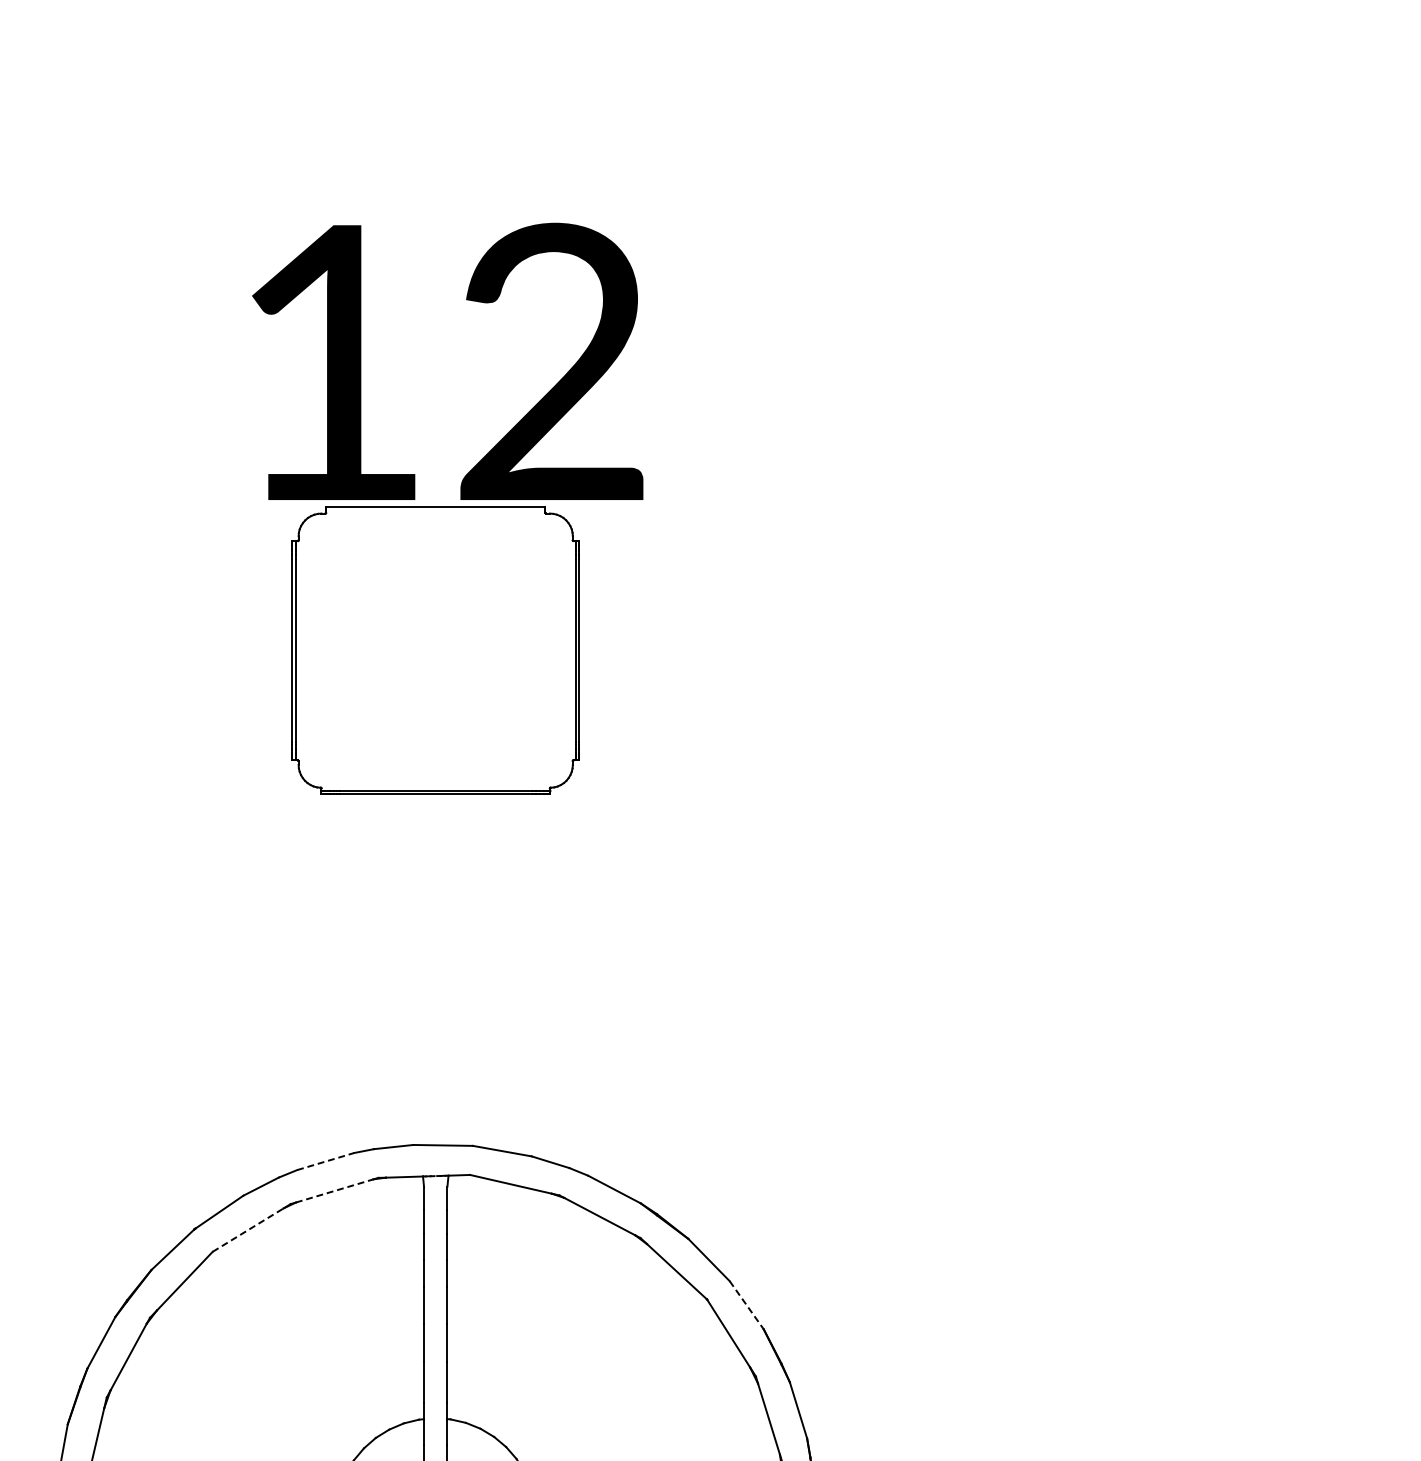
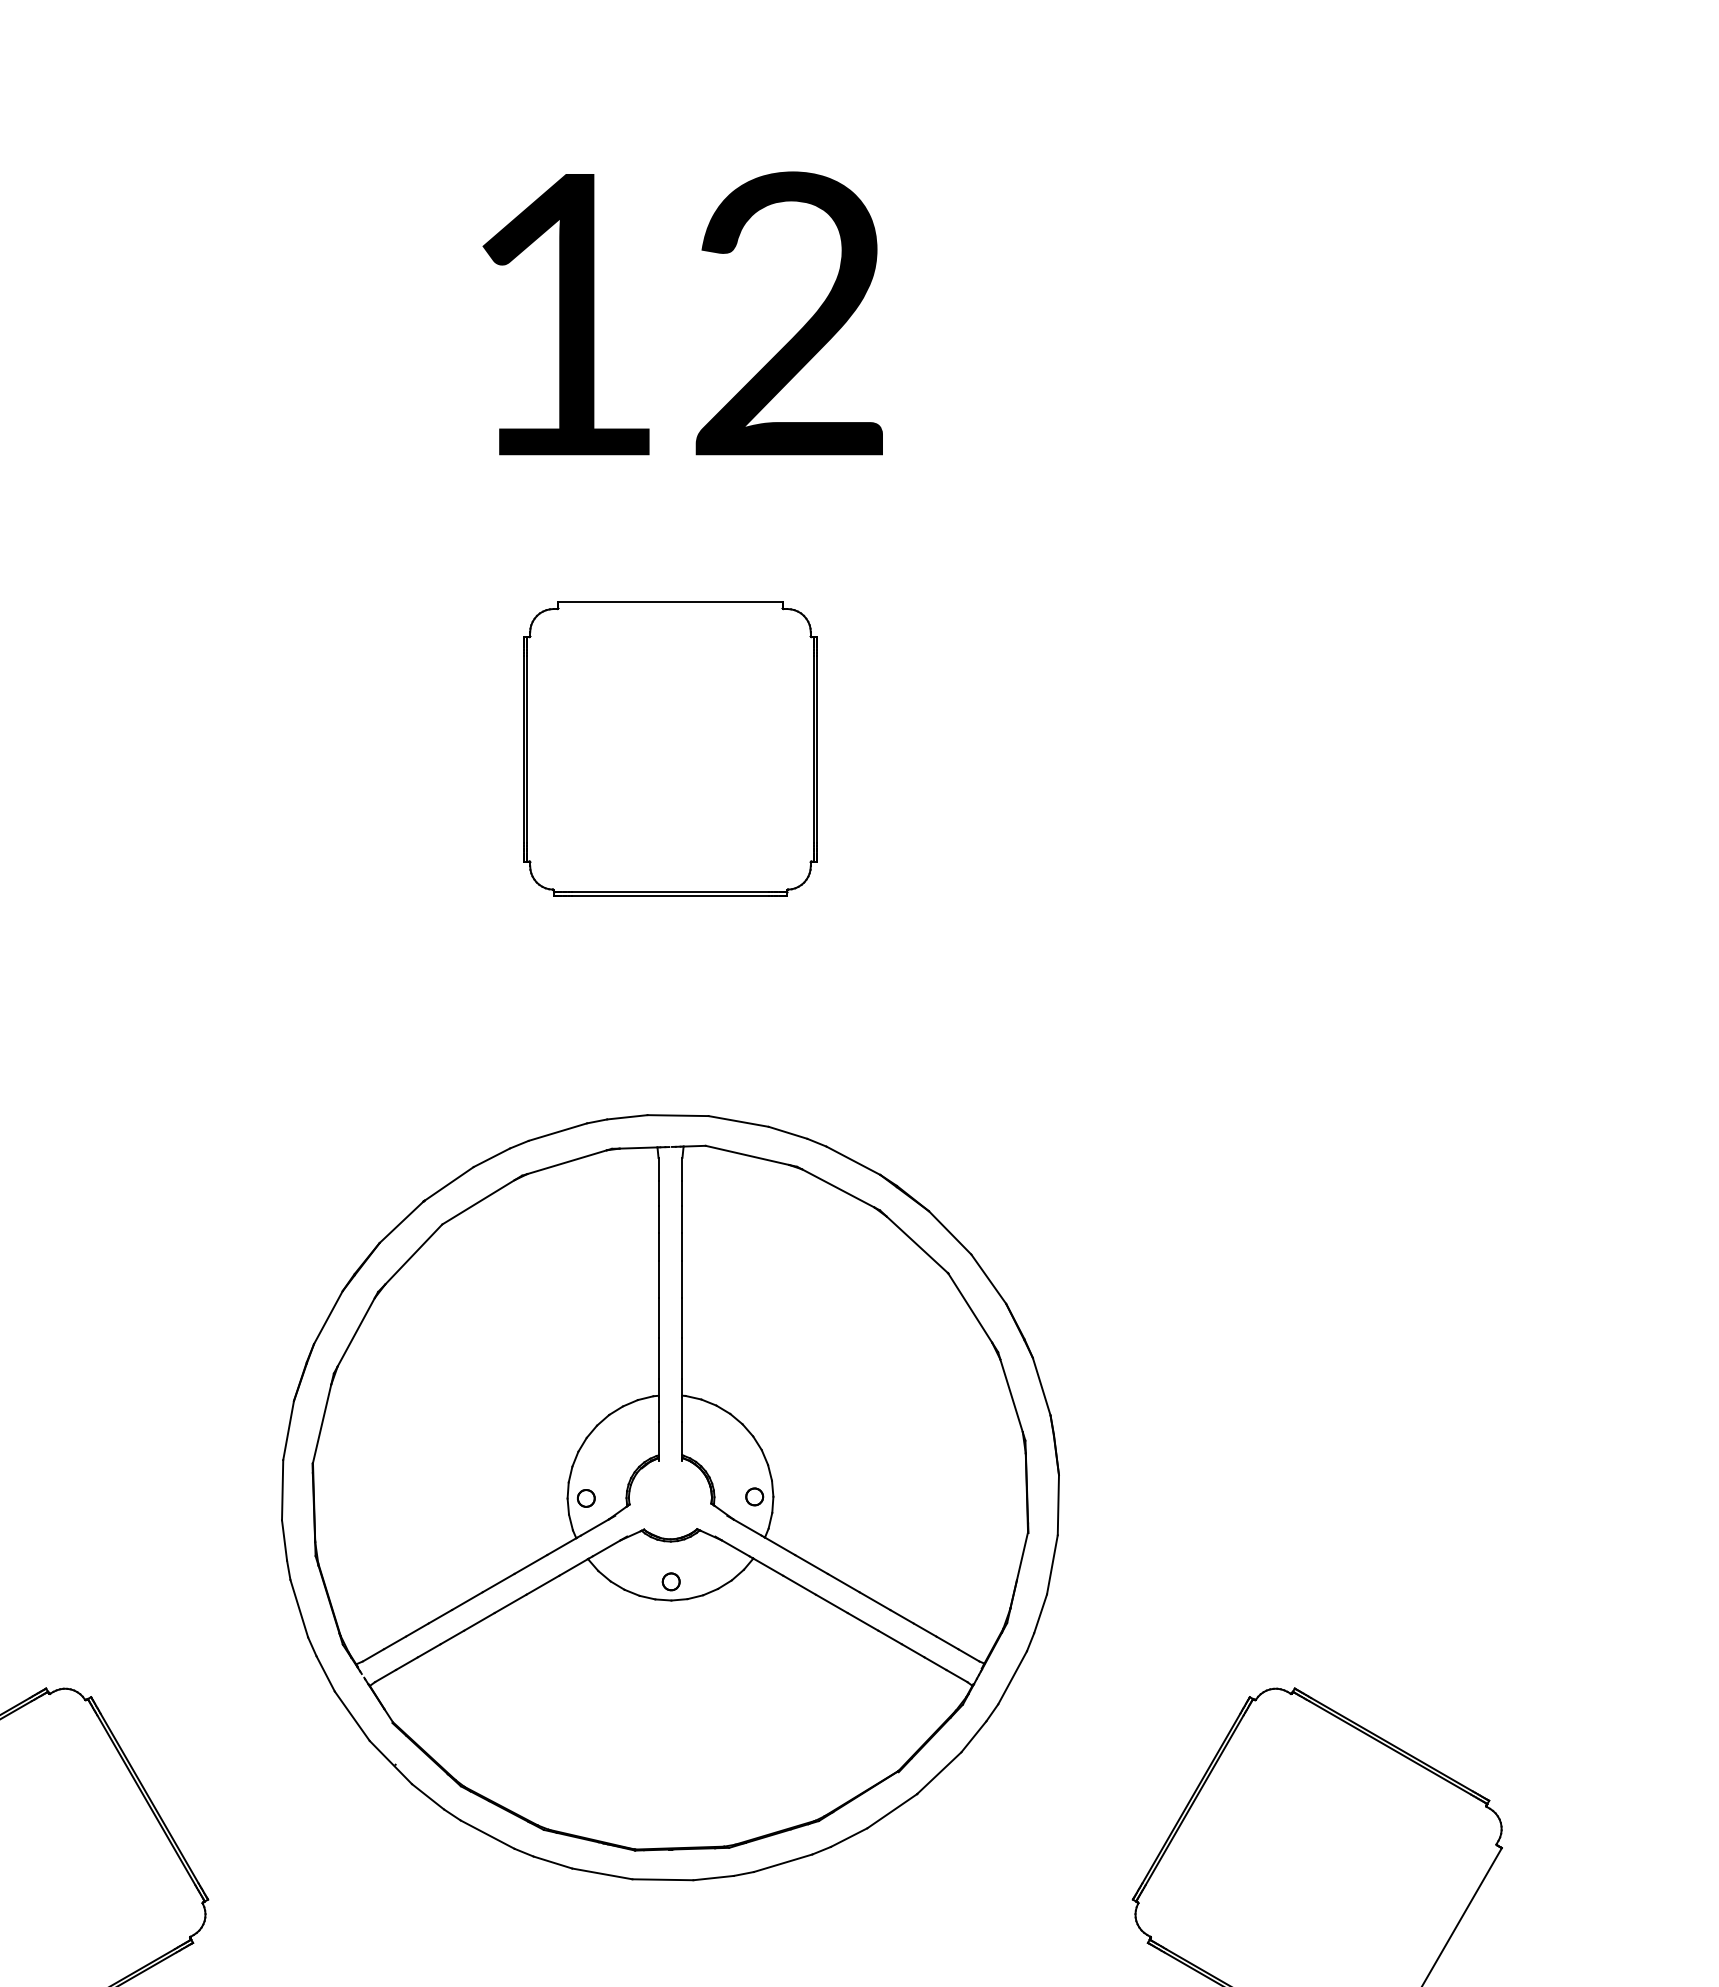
part: (435, 649) -> (670, 748), moved
line: (326, 1160) -> (558, 1131), dashed -> solid
line: (335, 1191) -> (567, 1162), dashed -> solid
line: (248, 1230) -> (478, 1202), dashed -> solid
line: (747, 1305) -> (989, 1279), dashed -> solid

